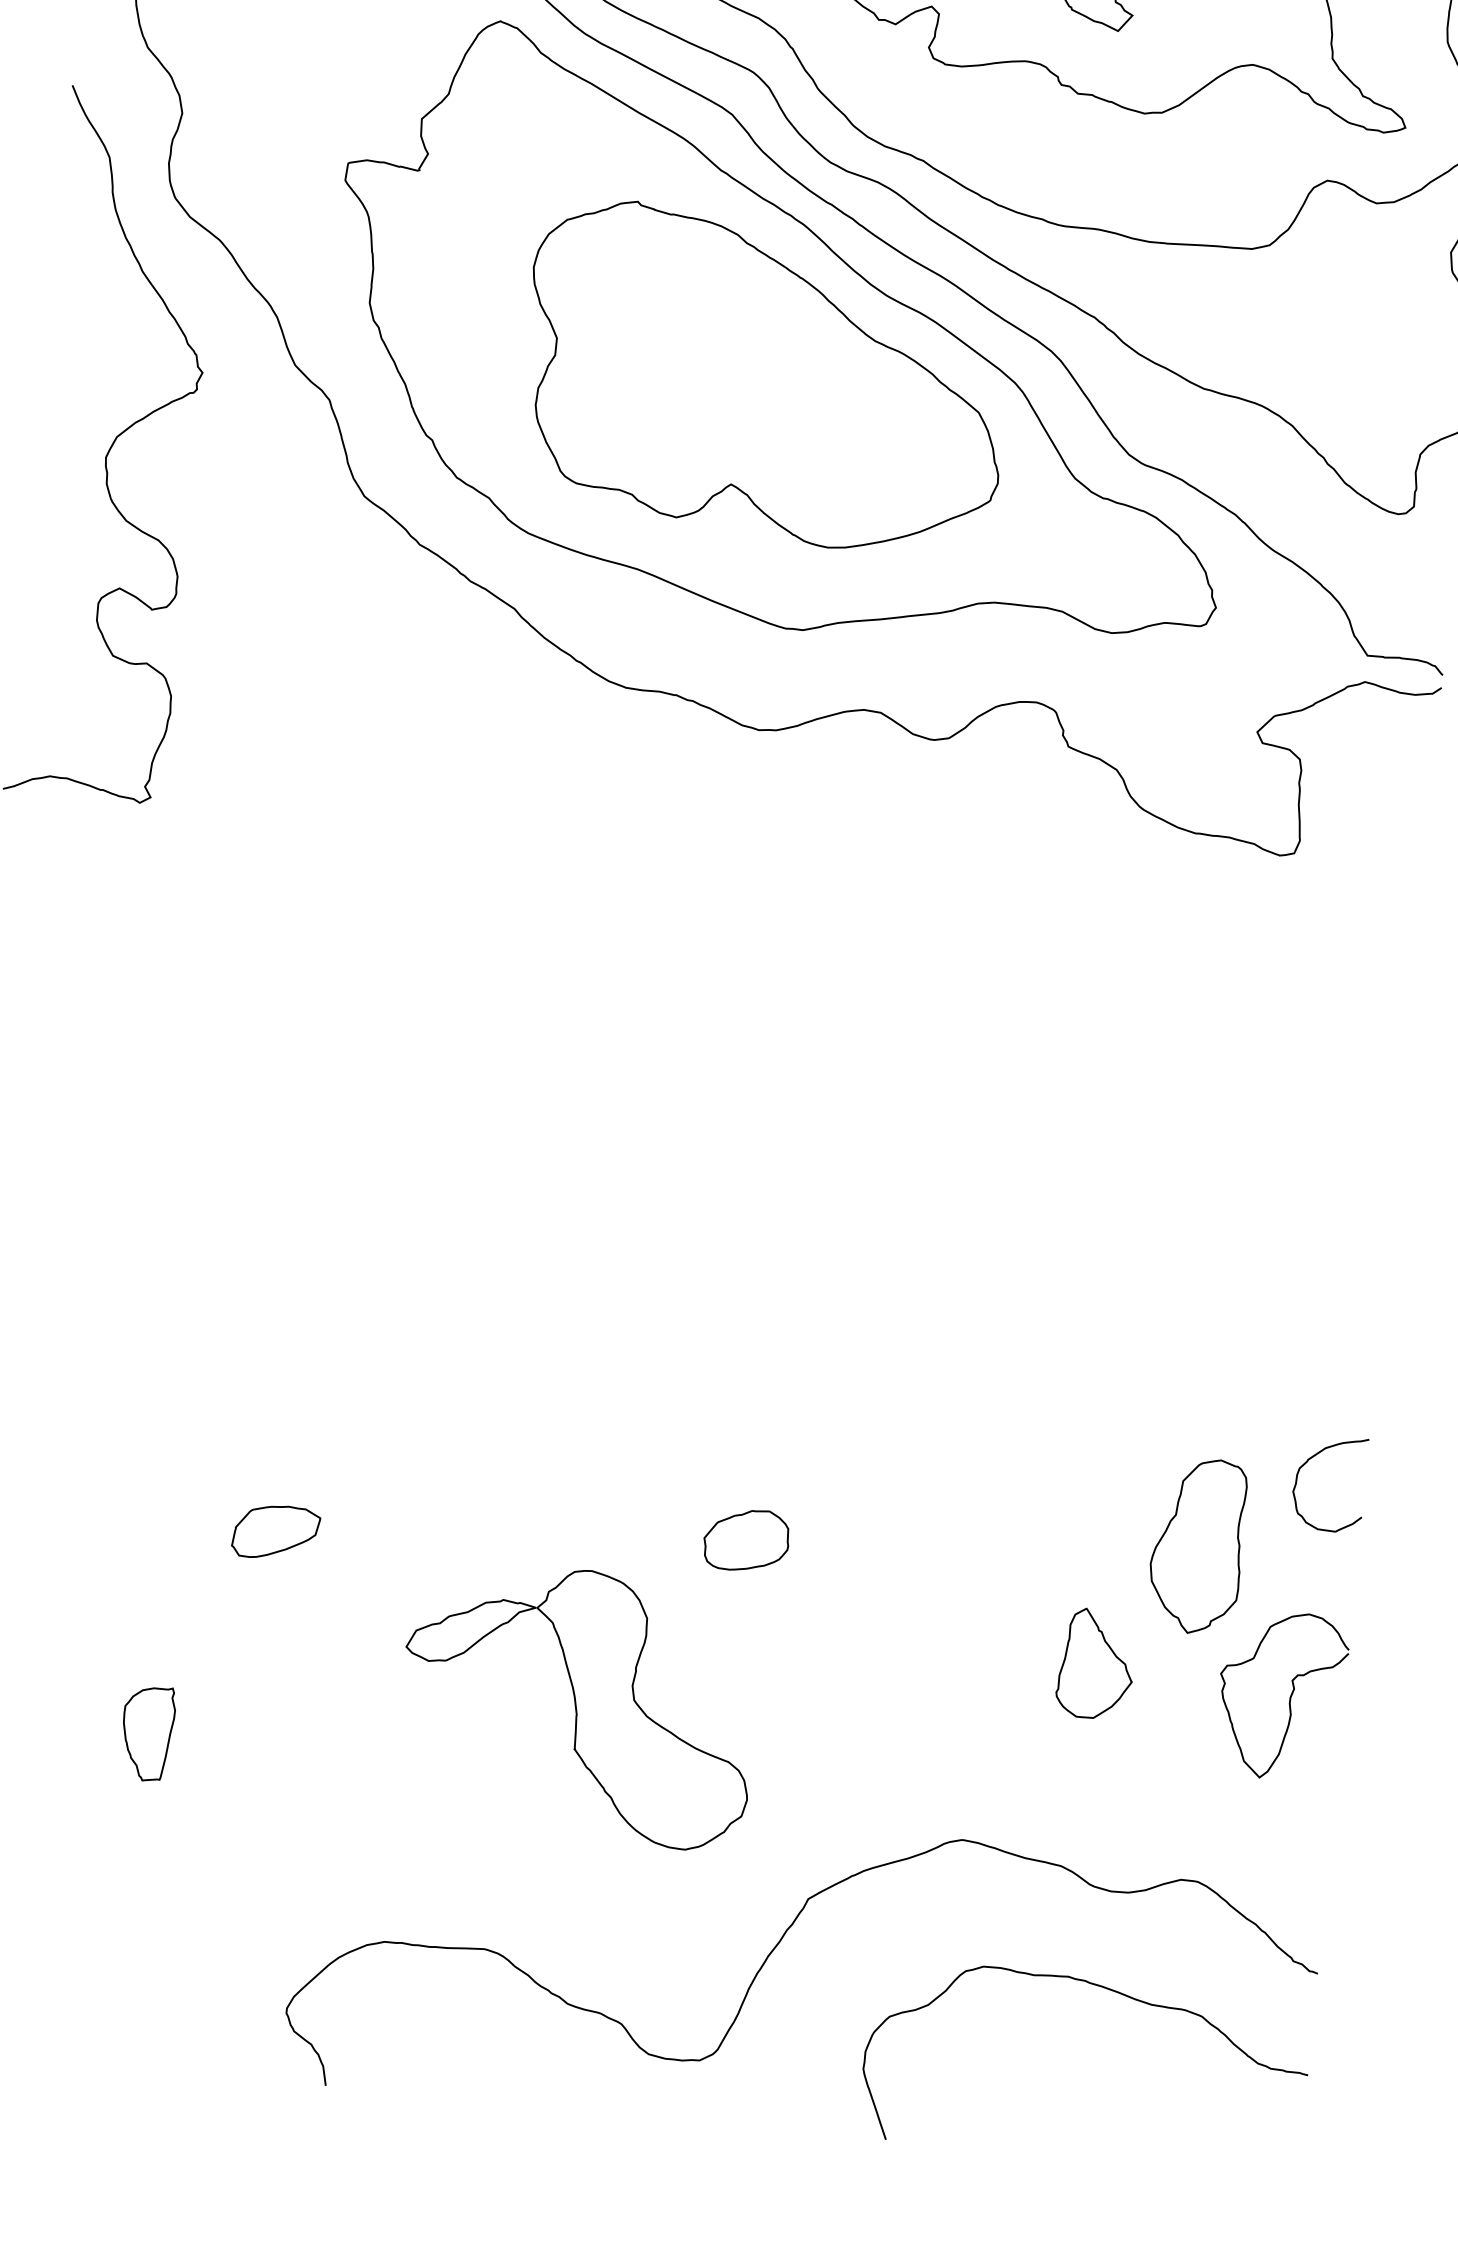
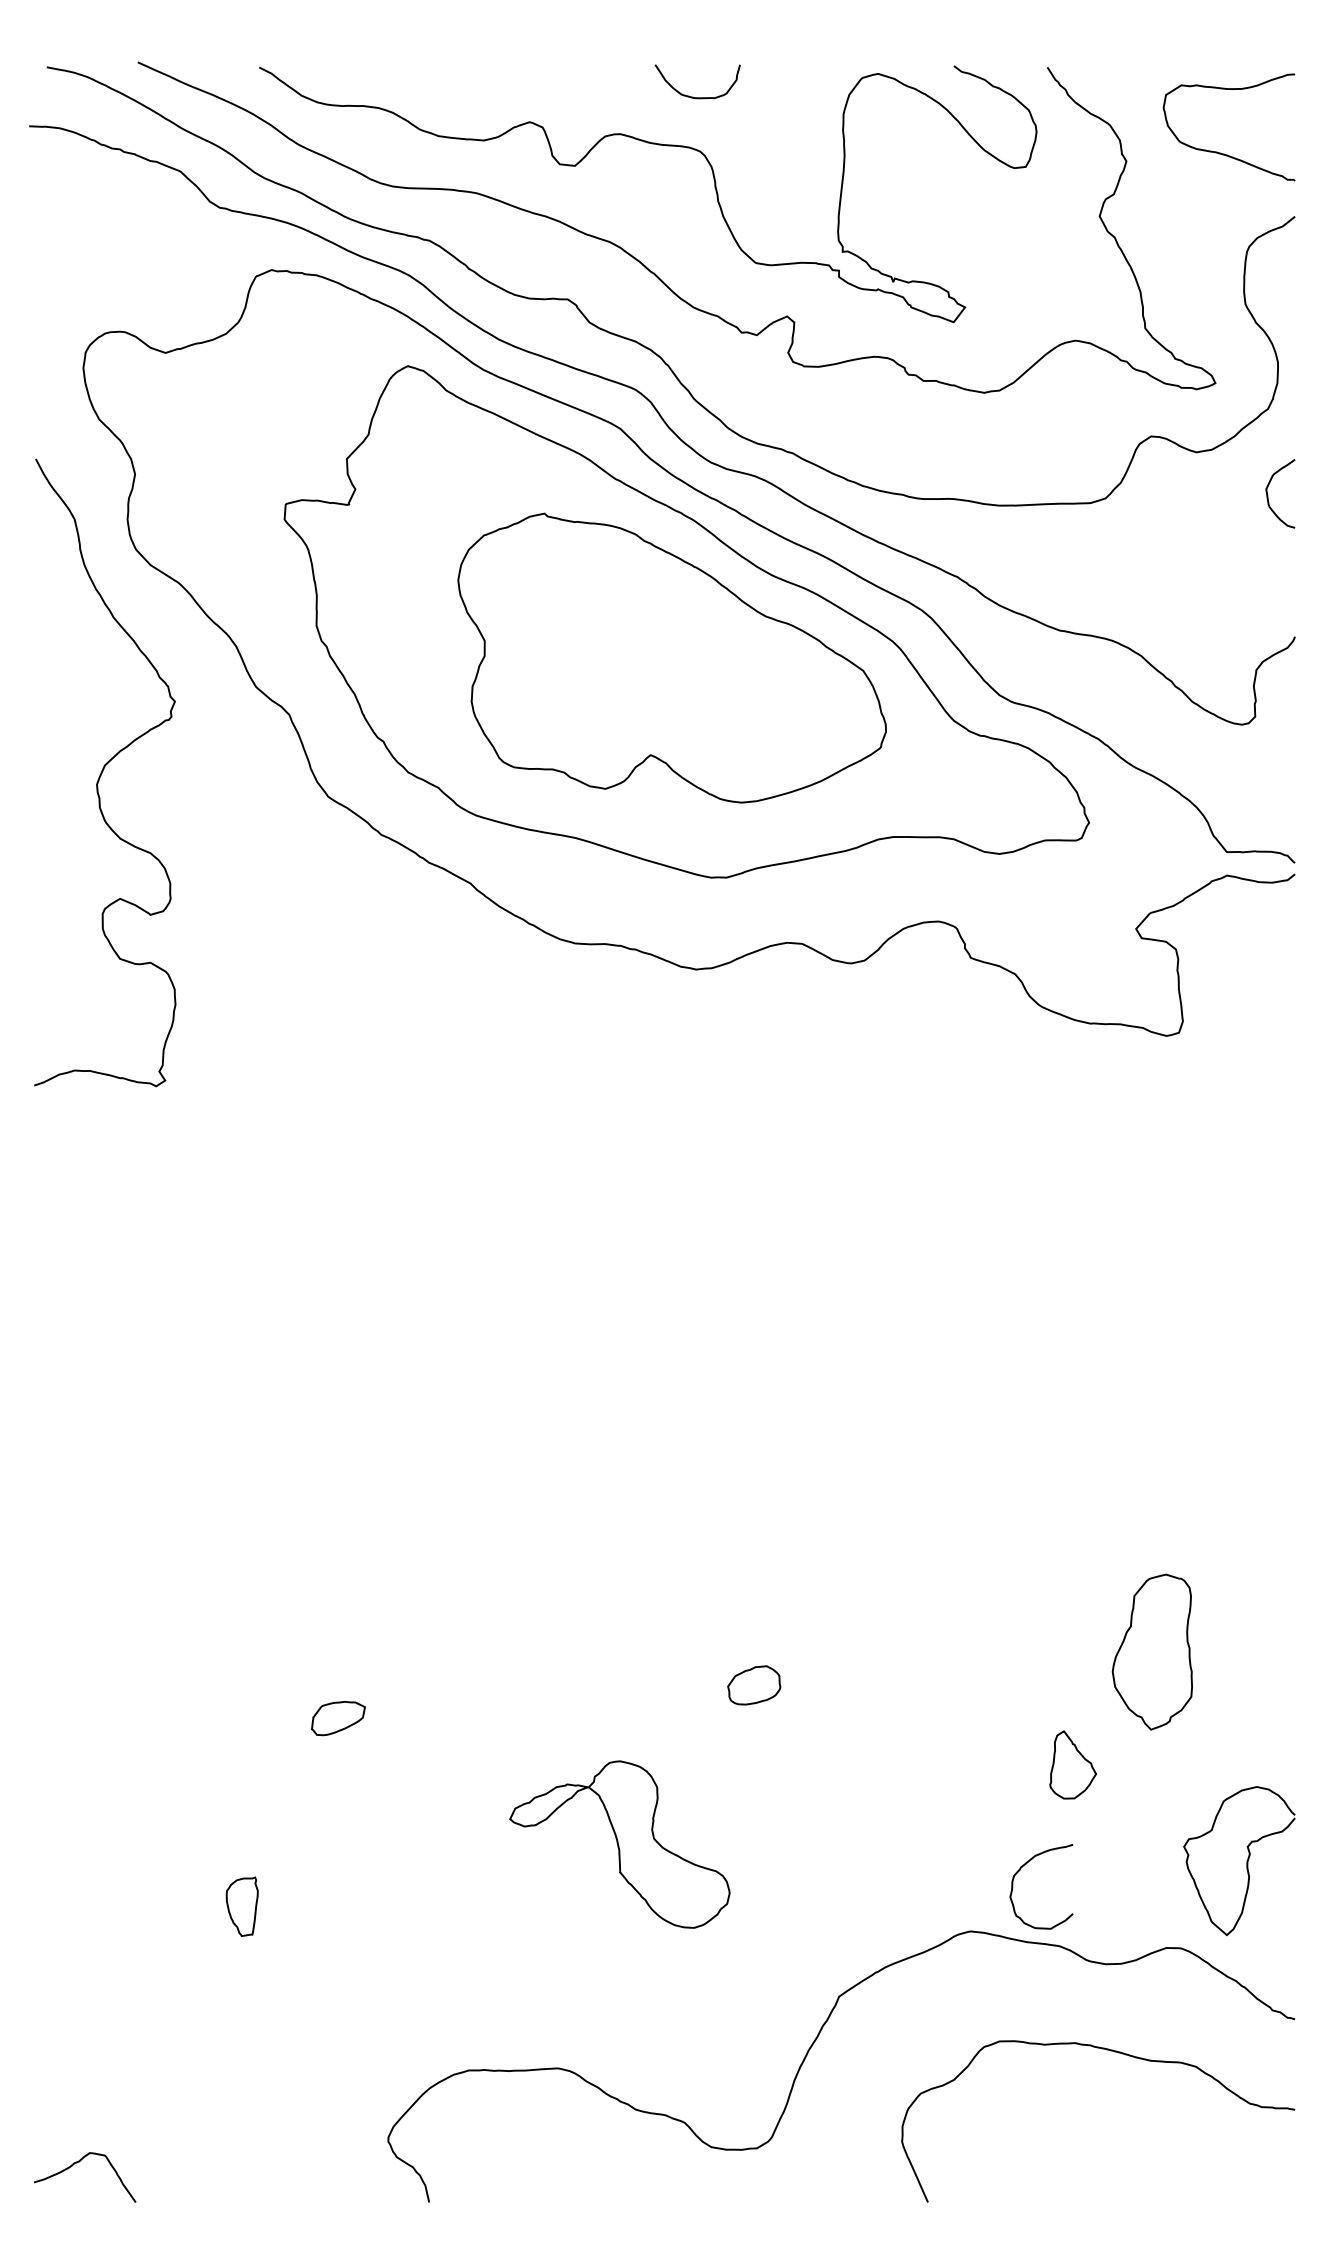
curve: (1313, 1457) -> (1025, 1865), moved
part: (276, 1532) -> (338, 1718), size x0.7
part: (746, 1540) -> (754, 1685), size x0.7
part: (1095, 1663) -> (1072, 1764), size x0.7
curve: (1289, 1696) -> (1246, 1861), moved
part: (578, 1704) -> (619, 1844), size x0.7
part: (148, 1733) -> (242, 1906), size x0.7

